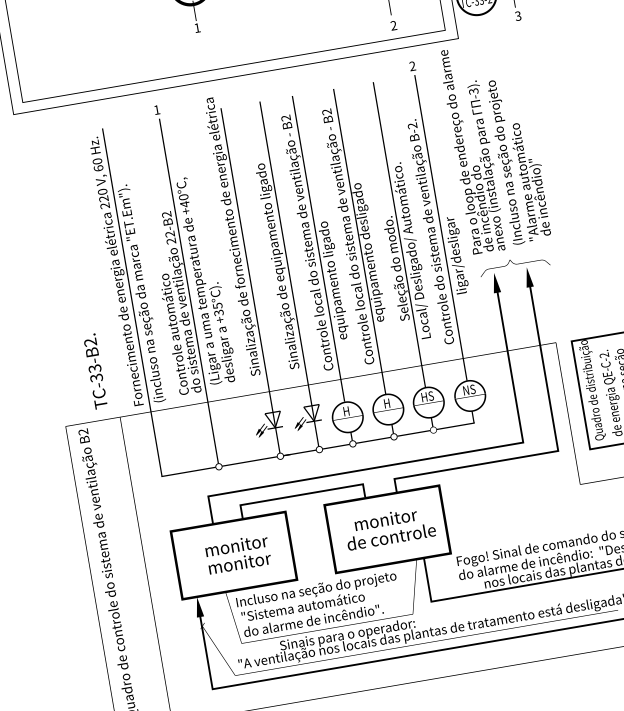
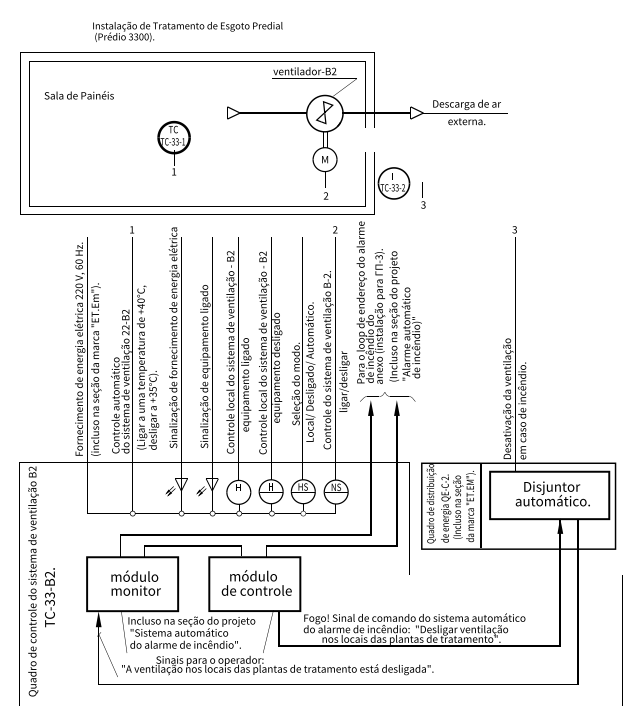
text: (94, 371) -> (49, 597), moved
text: (394, 516) -> (261, 575), monitor -> módulo
text: (245, 542) -> (143, 575), monitor -> módulo

